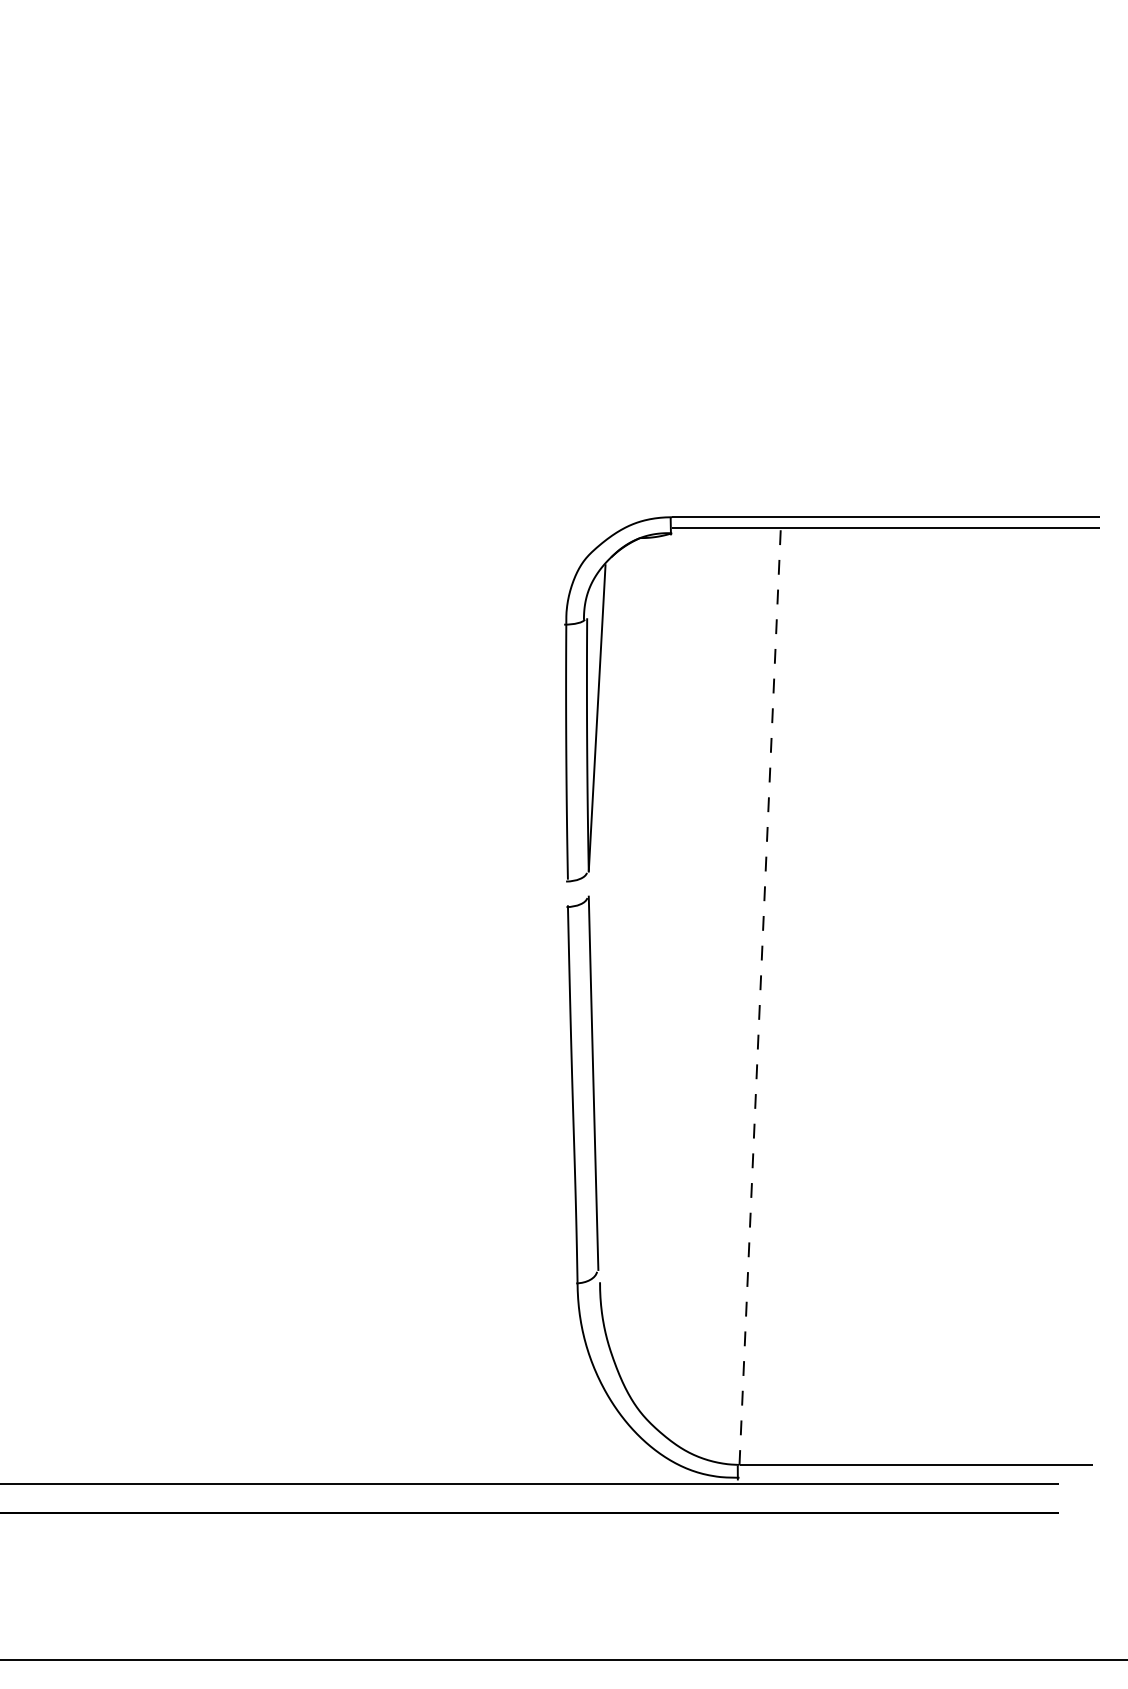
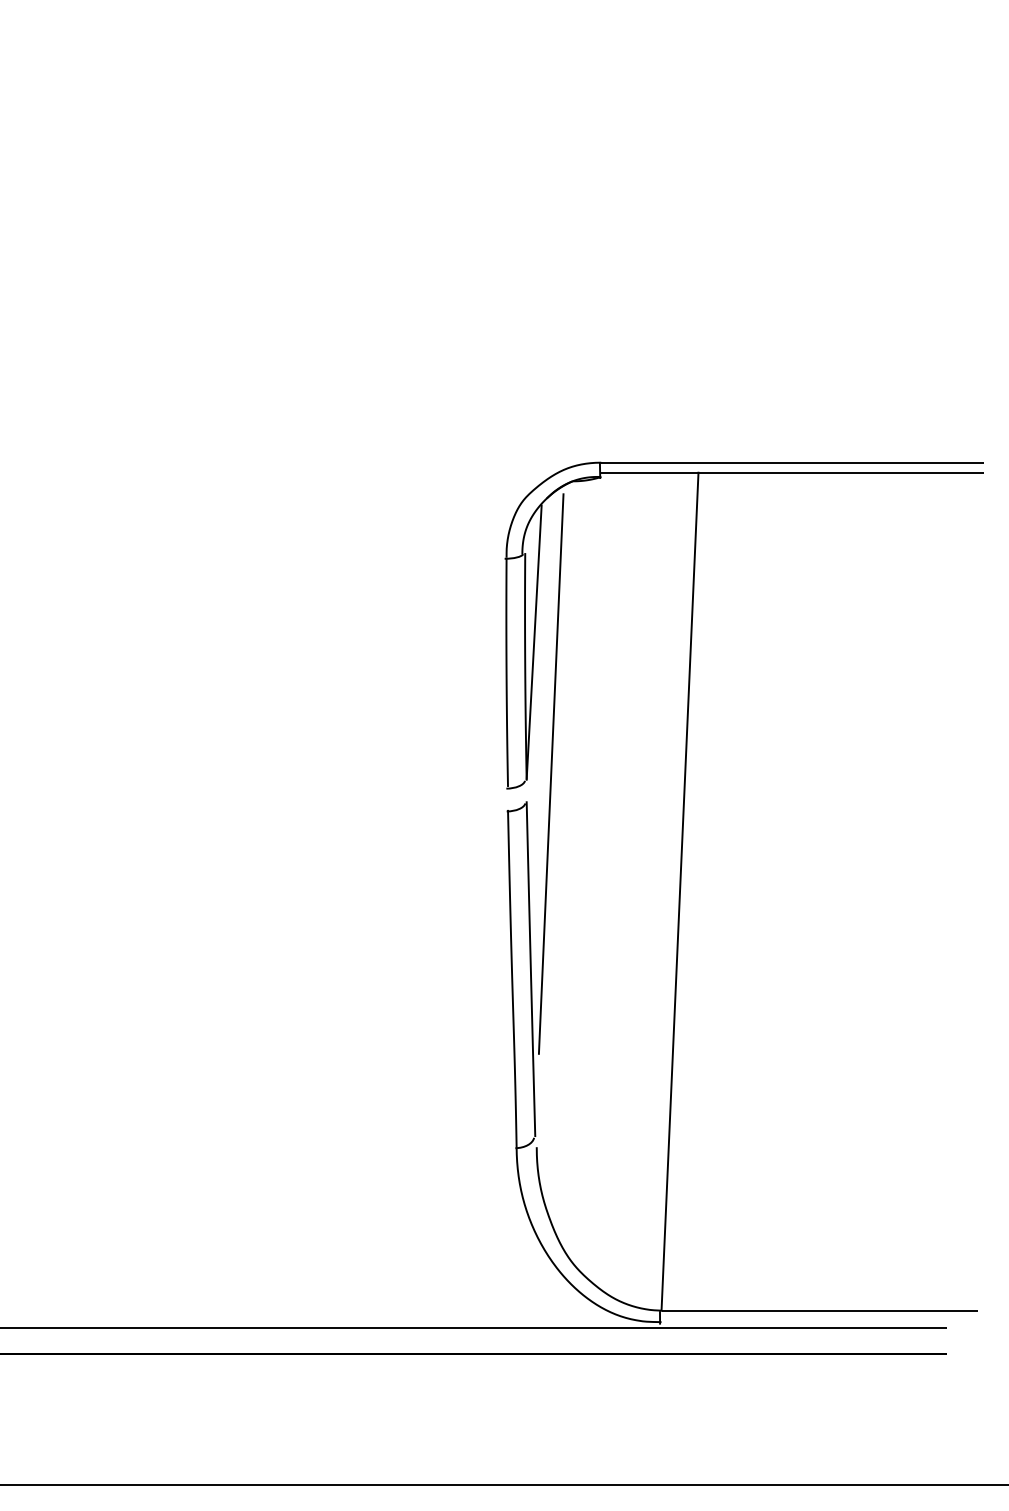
line: (615, 864) -> (550, 773), added
line: (760, 996) -> (680, 891), dashed -> solid

